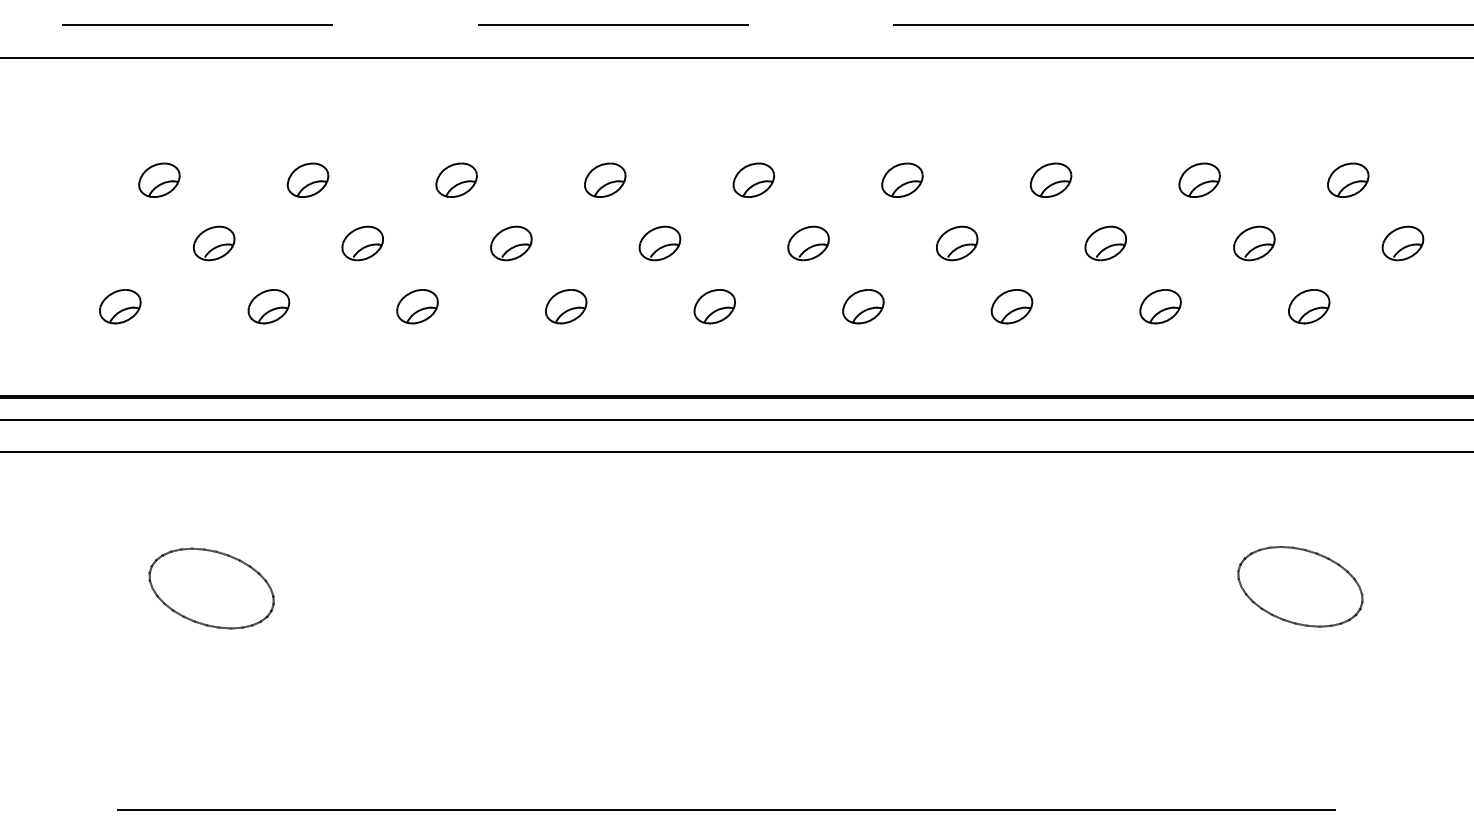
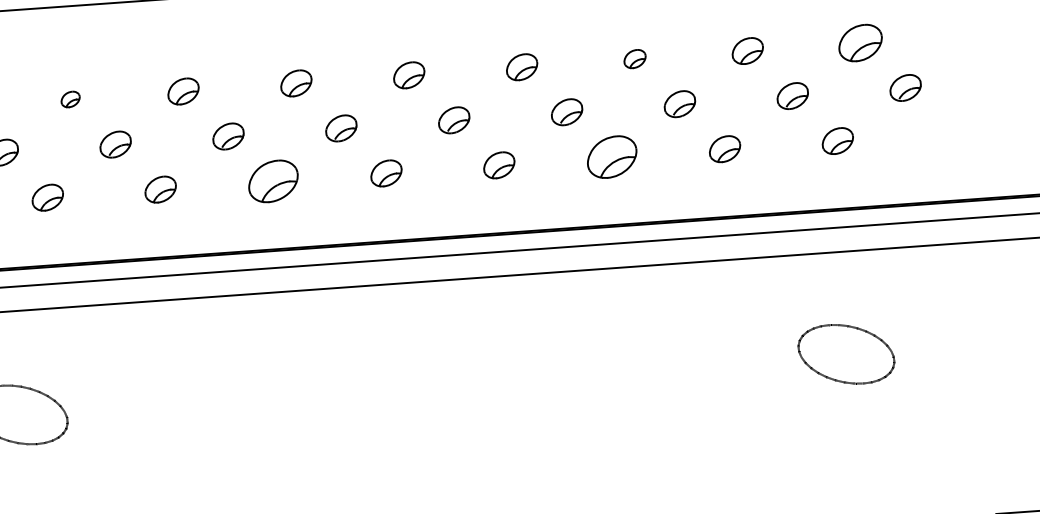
part: (307, 179) -> (70, 99), size x0.6
part: (1051, 179) -> (635, 58), size x0.7
part: (1348, 179) -> (860, 42), size x1.4
part: (566, 306) -> (273, 181), size x1.6
part: (1011, 306) -> (611, 157), size x1.6

